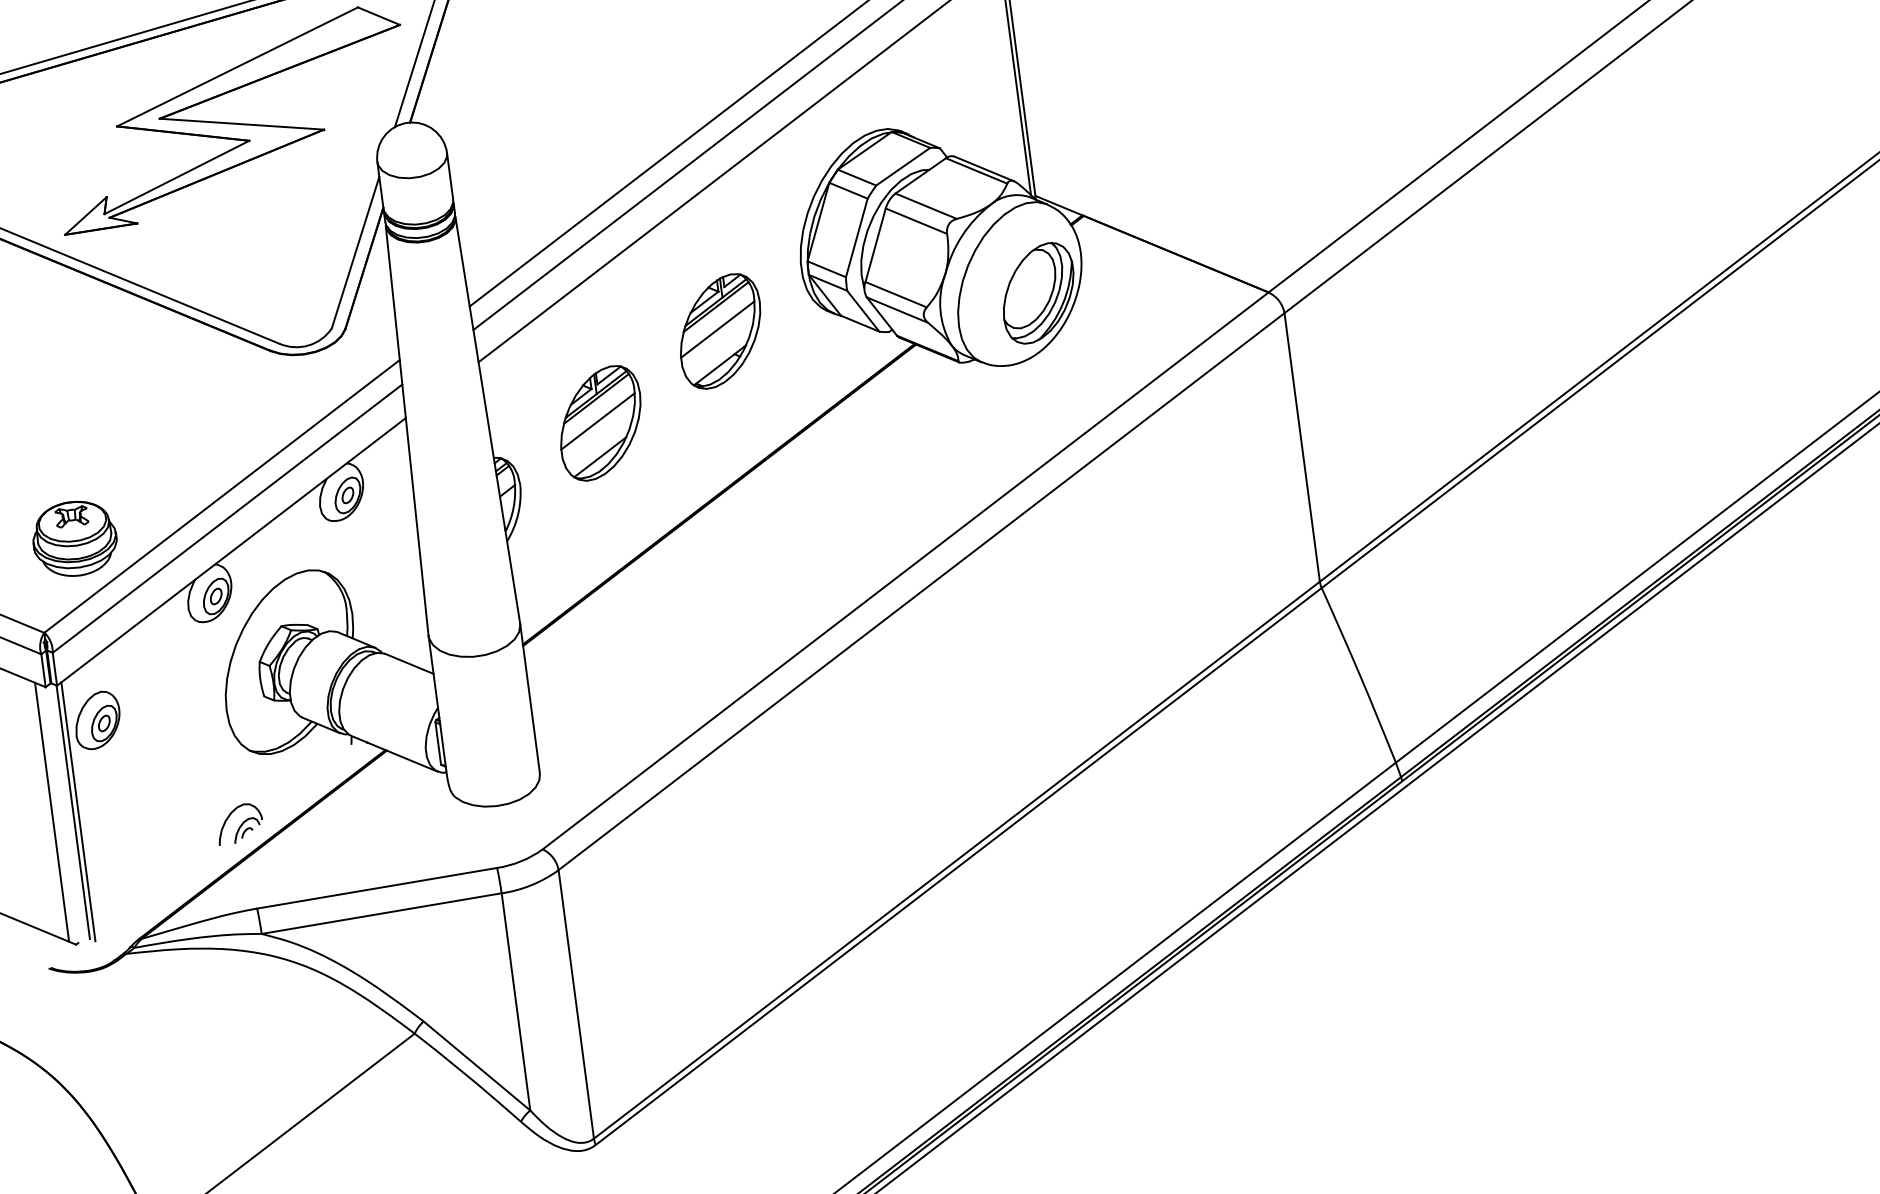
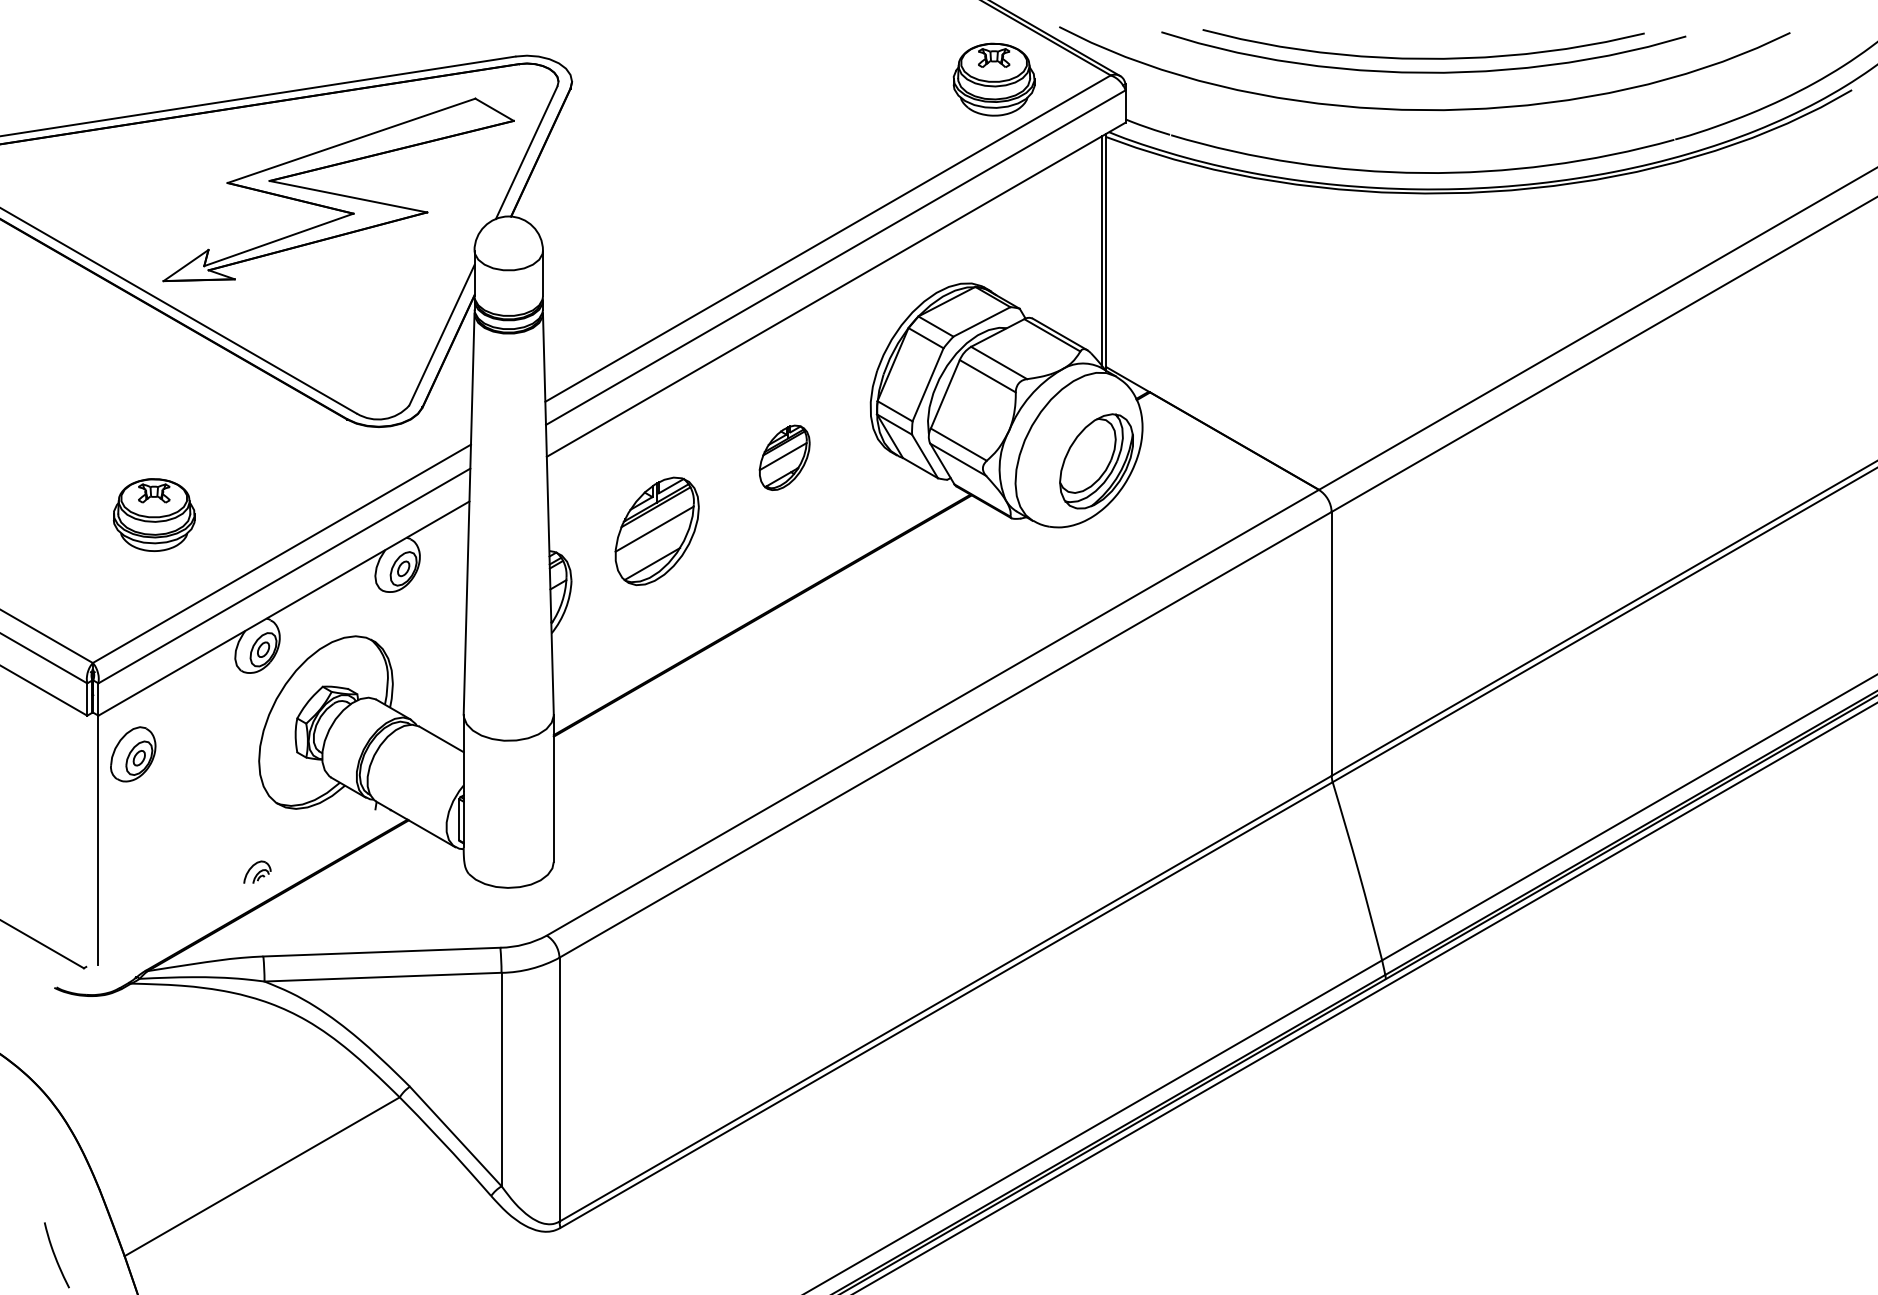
part: (720, 331) -> (784, 457), size x0.6
part: (74, 538) -> (154, 514), moved
line: (52, 812) -> (77, 837), removed
line: (78, 812) -> (103, 840), removed
part: (239, 823) -> (257, 872), size x0.6

